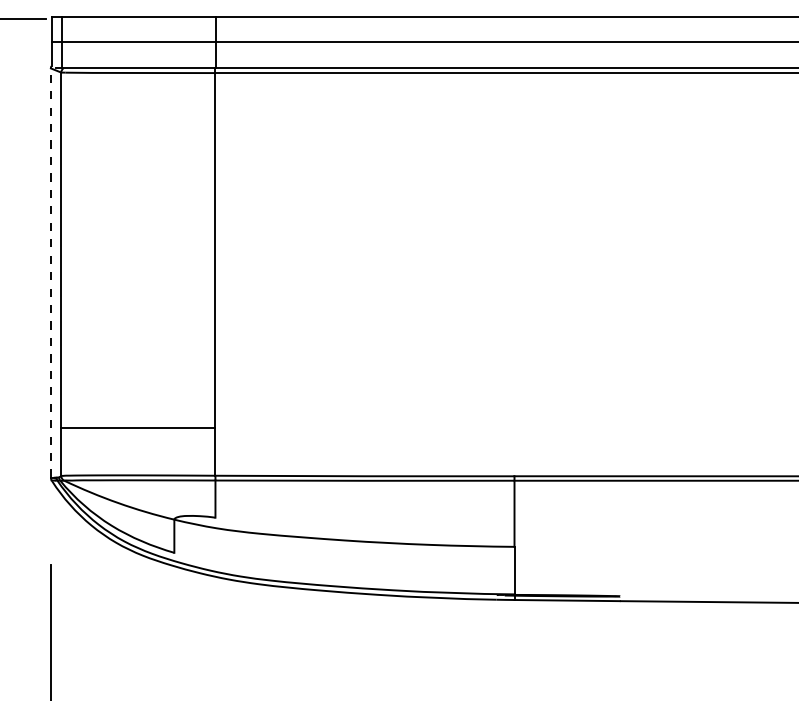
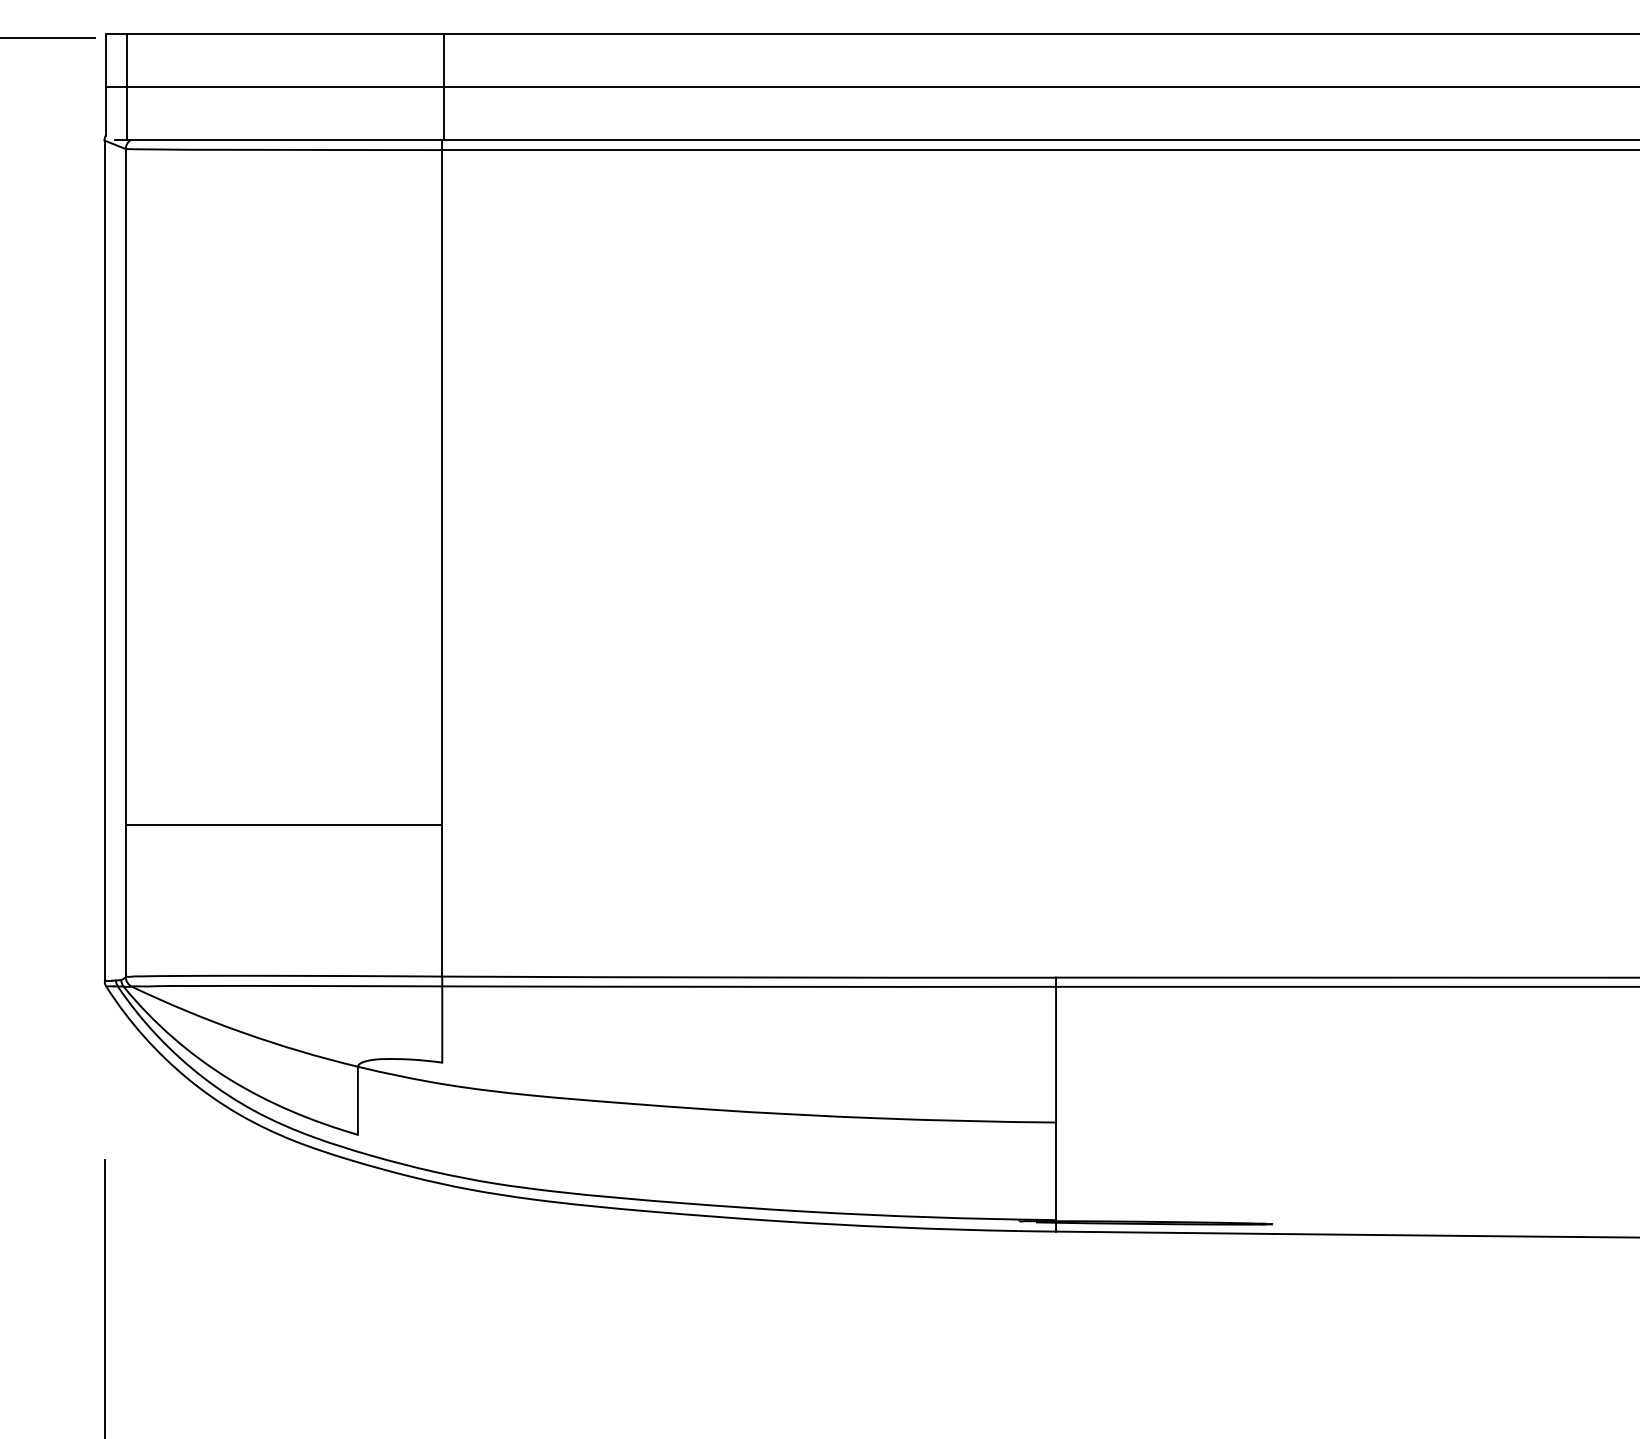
line: (50, 273) -> (103, 561), dashed -> solid
line: (138, 428) -> (284, 826), moved

